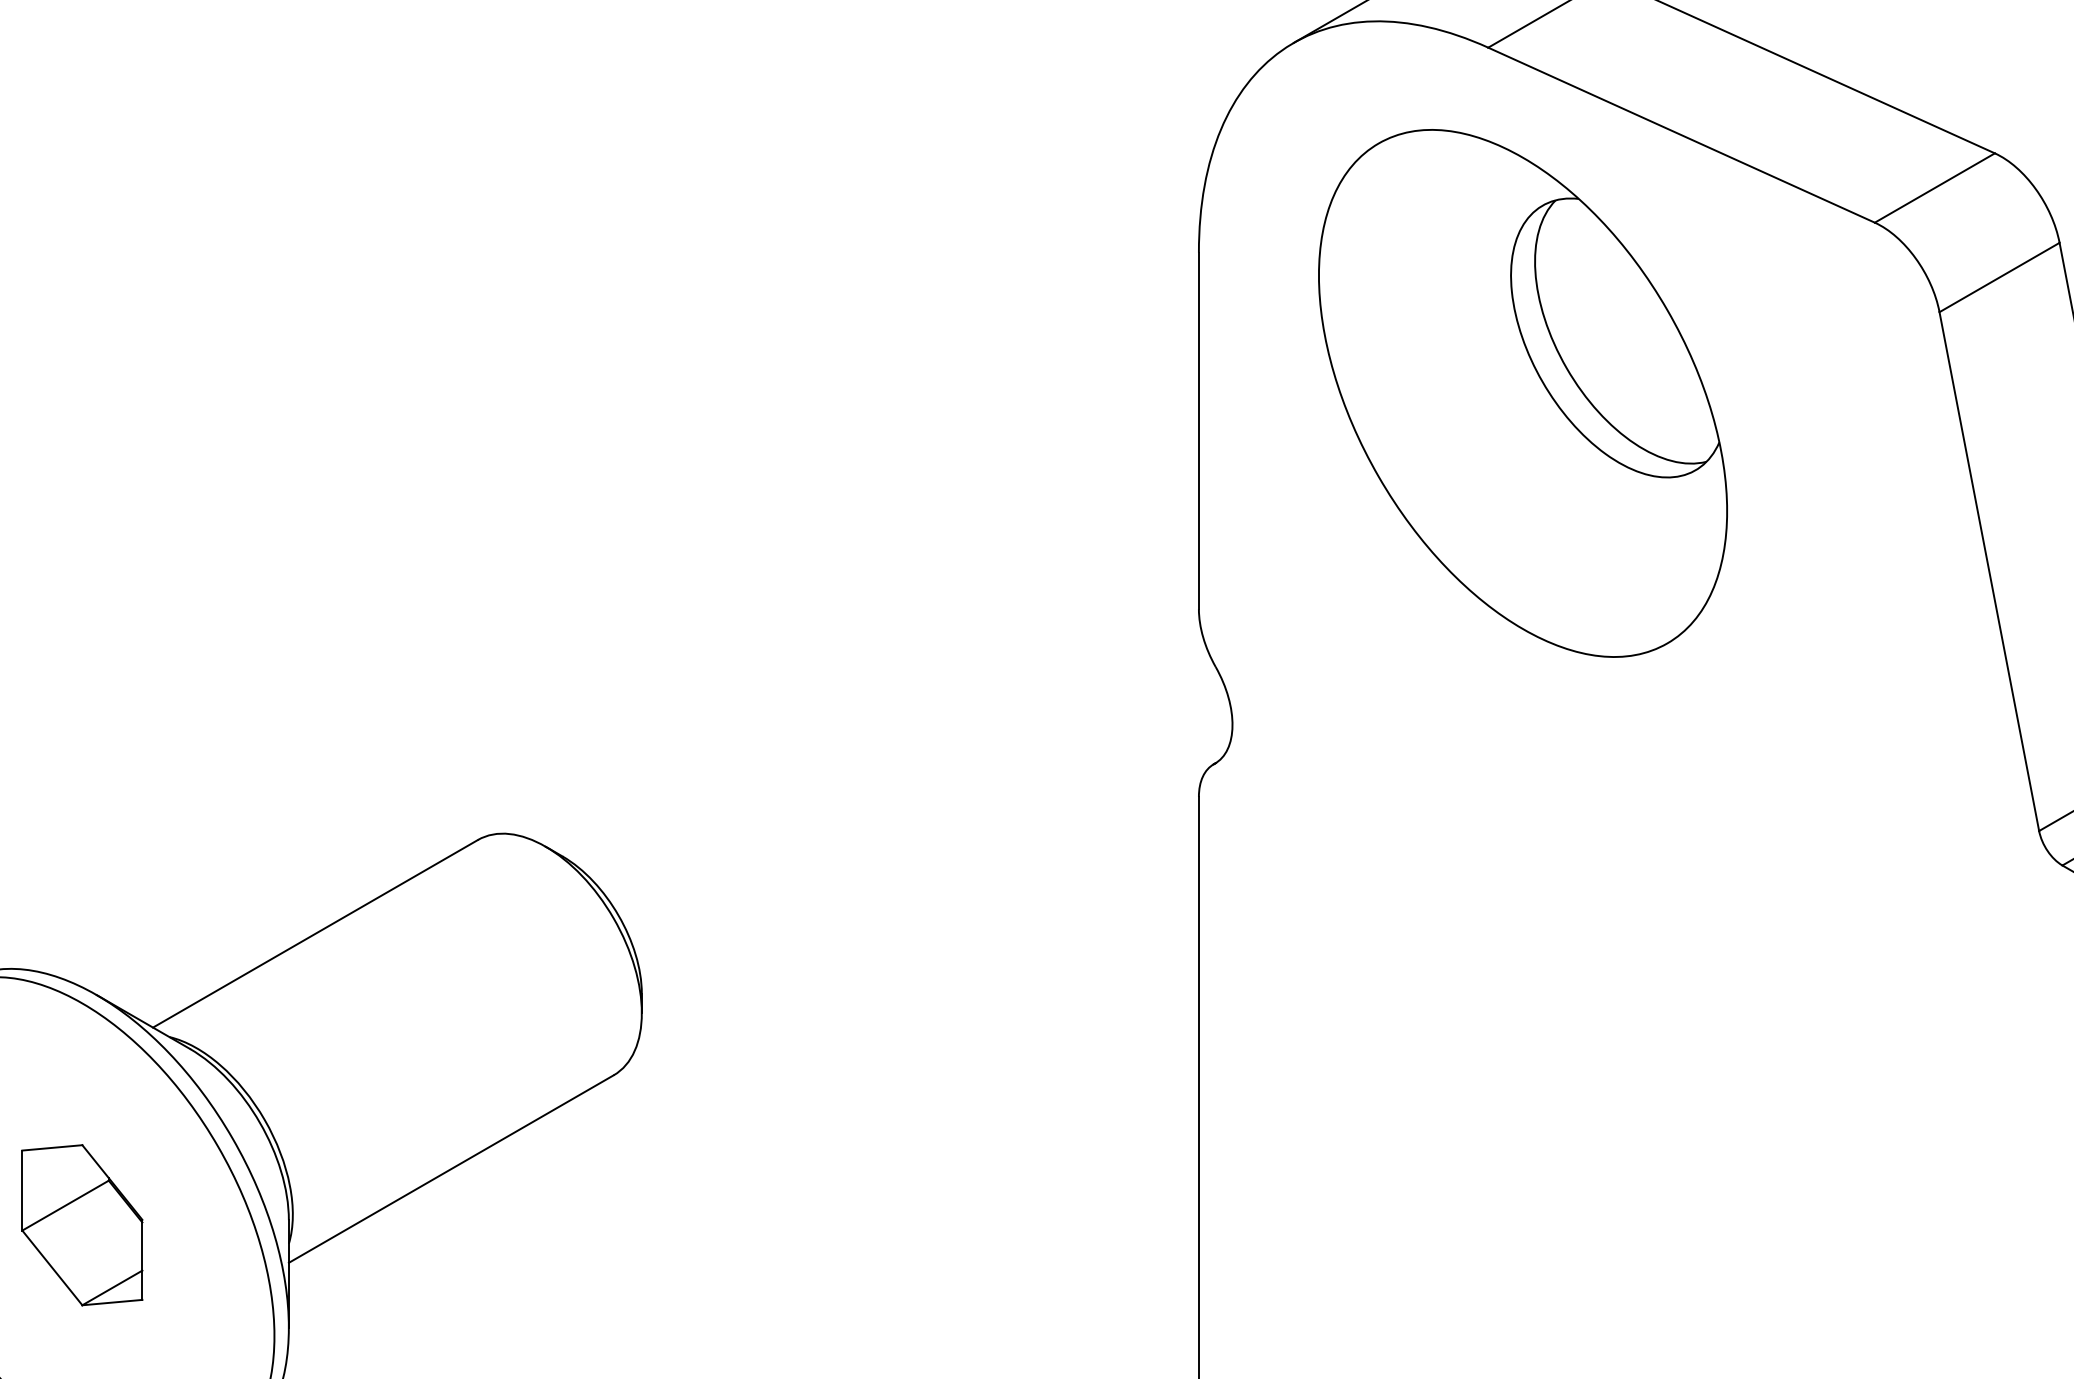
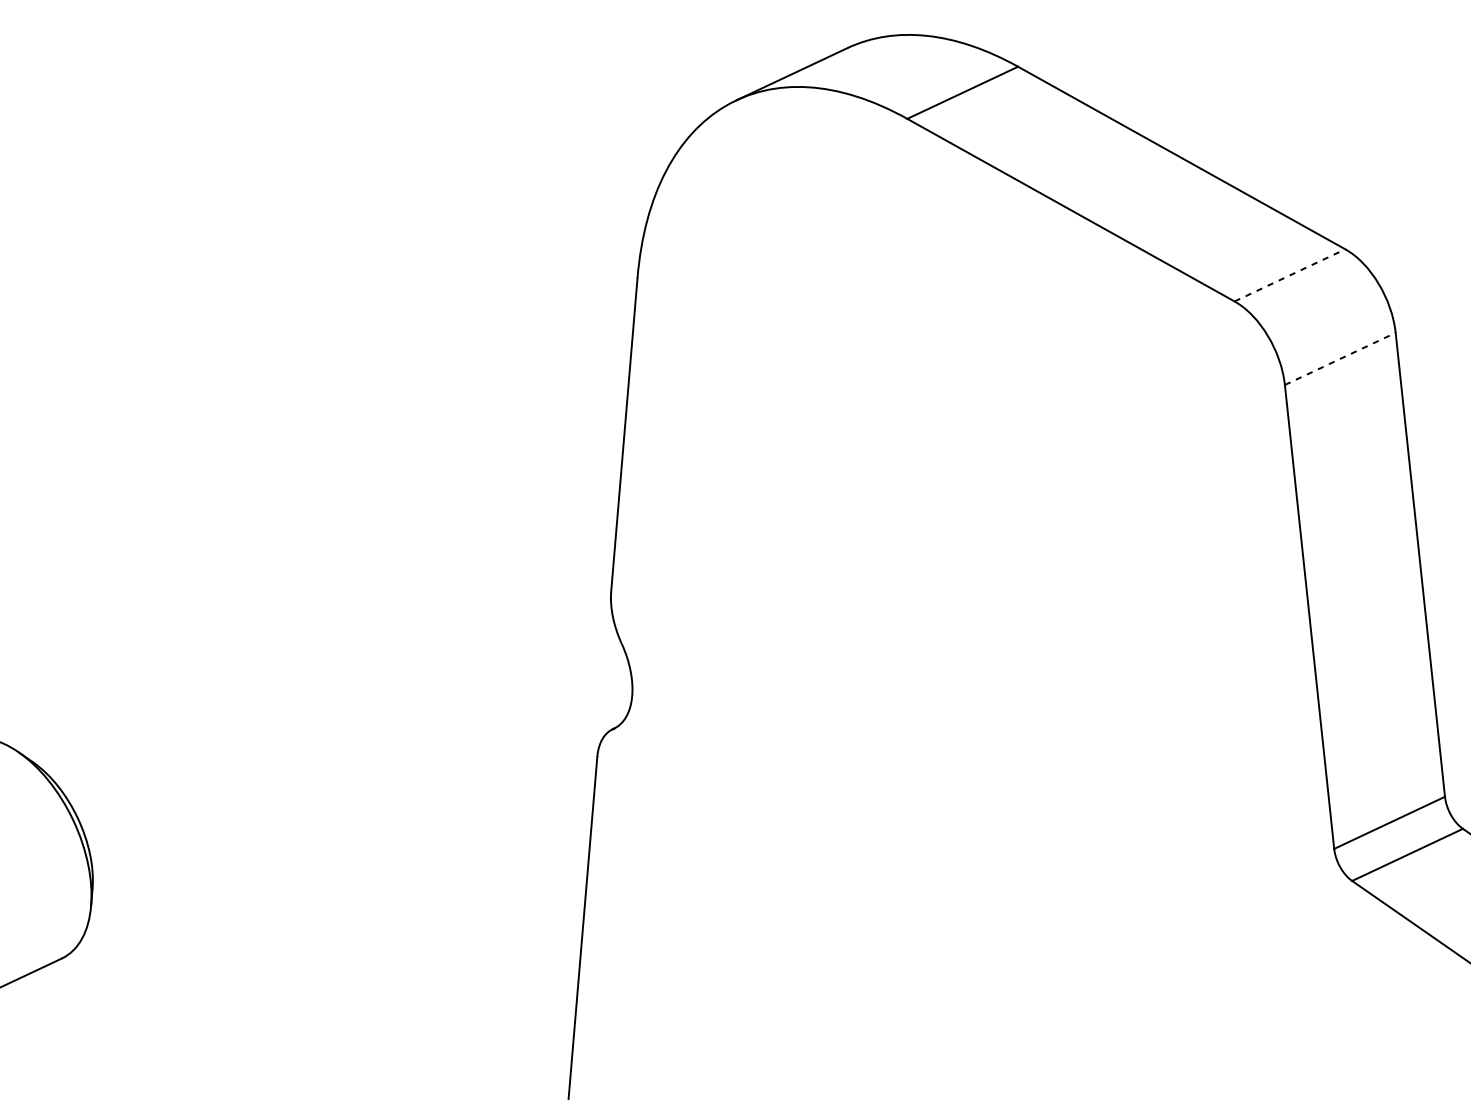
line: (1935, 187) -> (1290, 274), solid -> dashed
line: (1999, 277) -> (1340, 358), solid -> dashed
part: (1522, 393) -> (911, 425), removed

